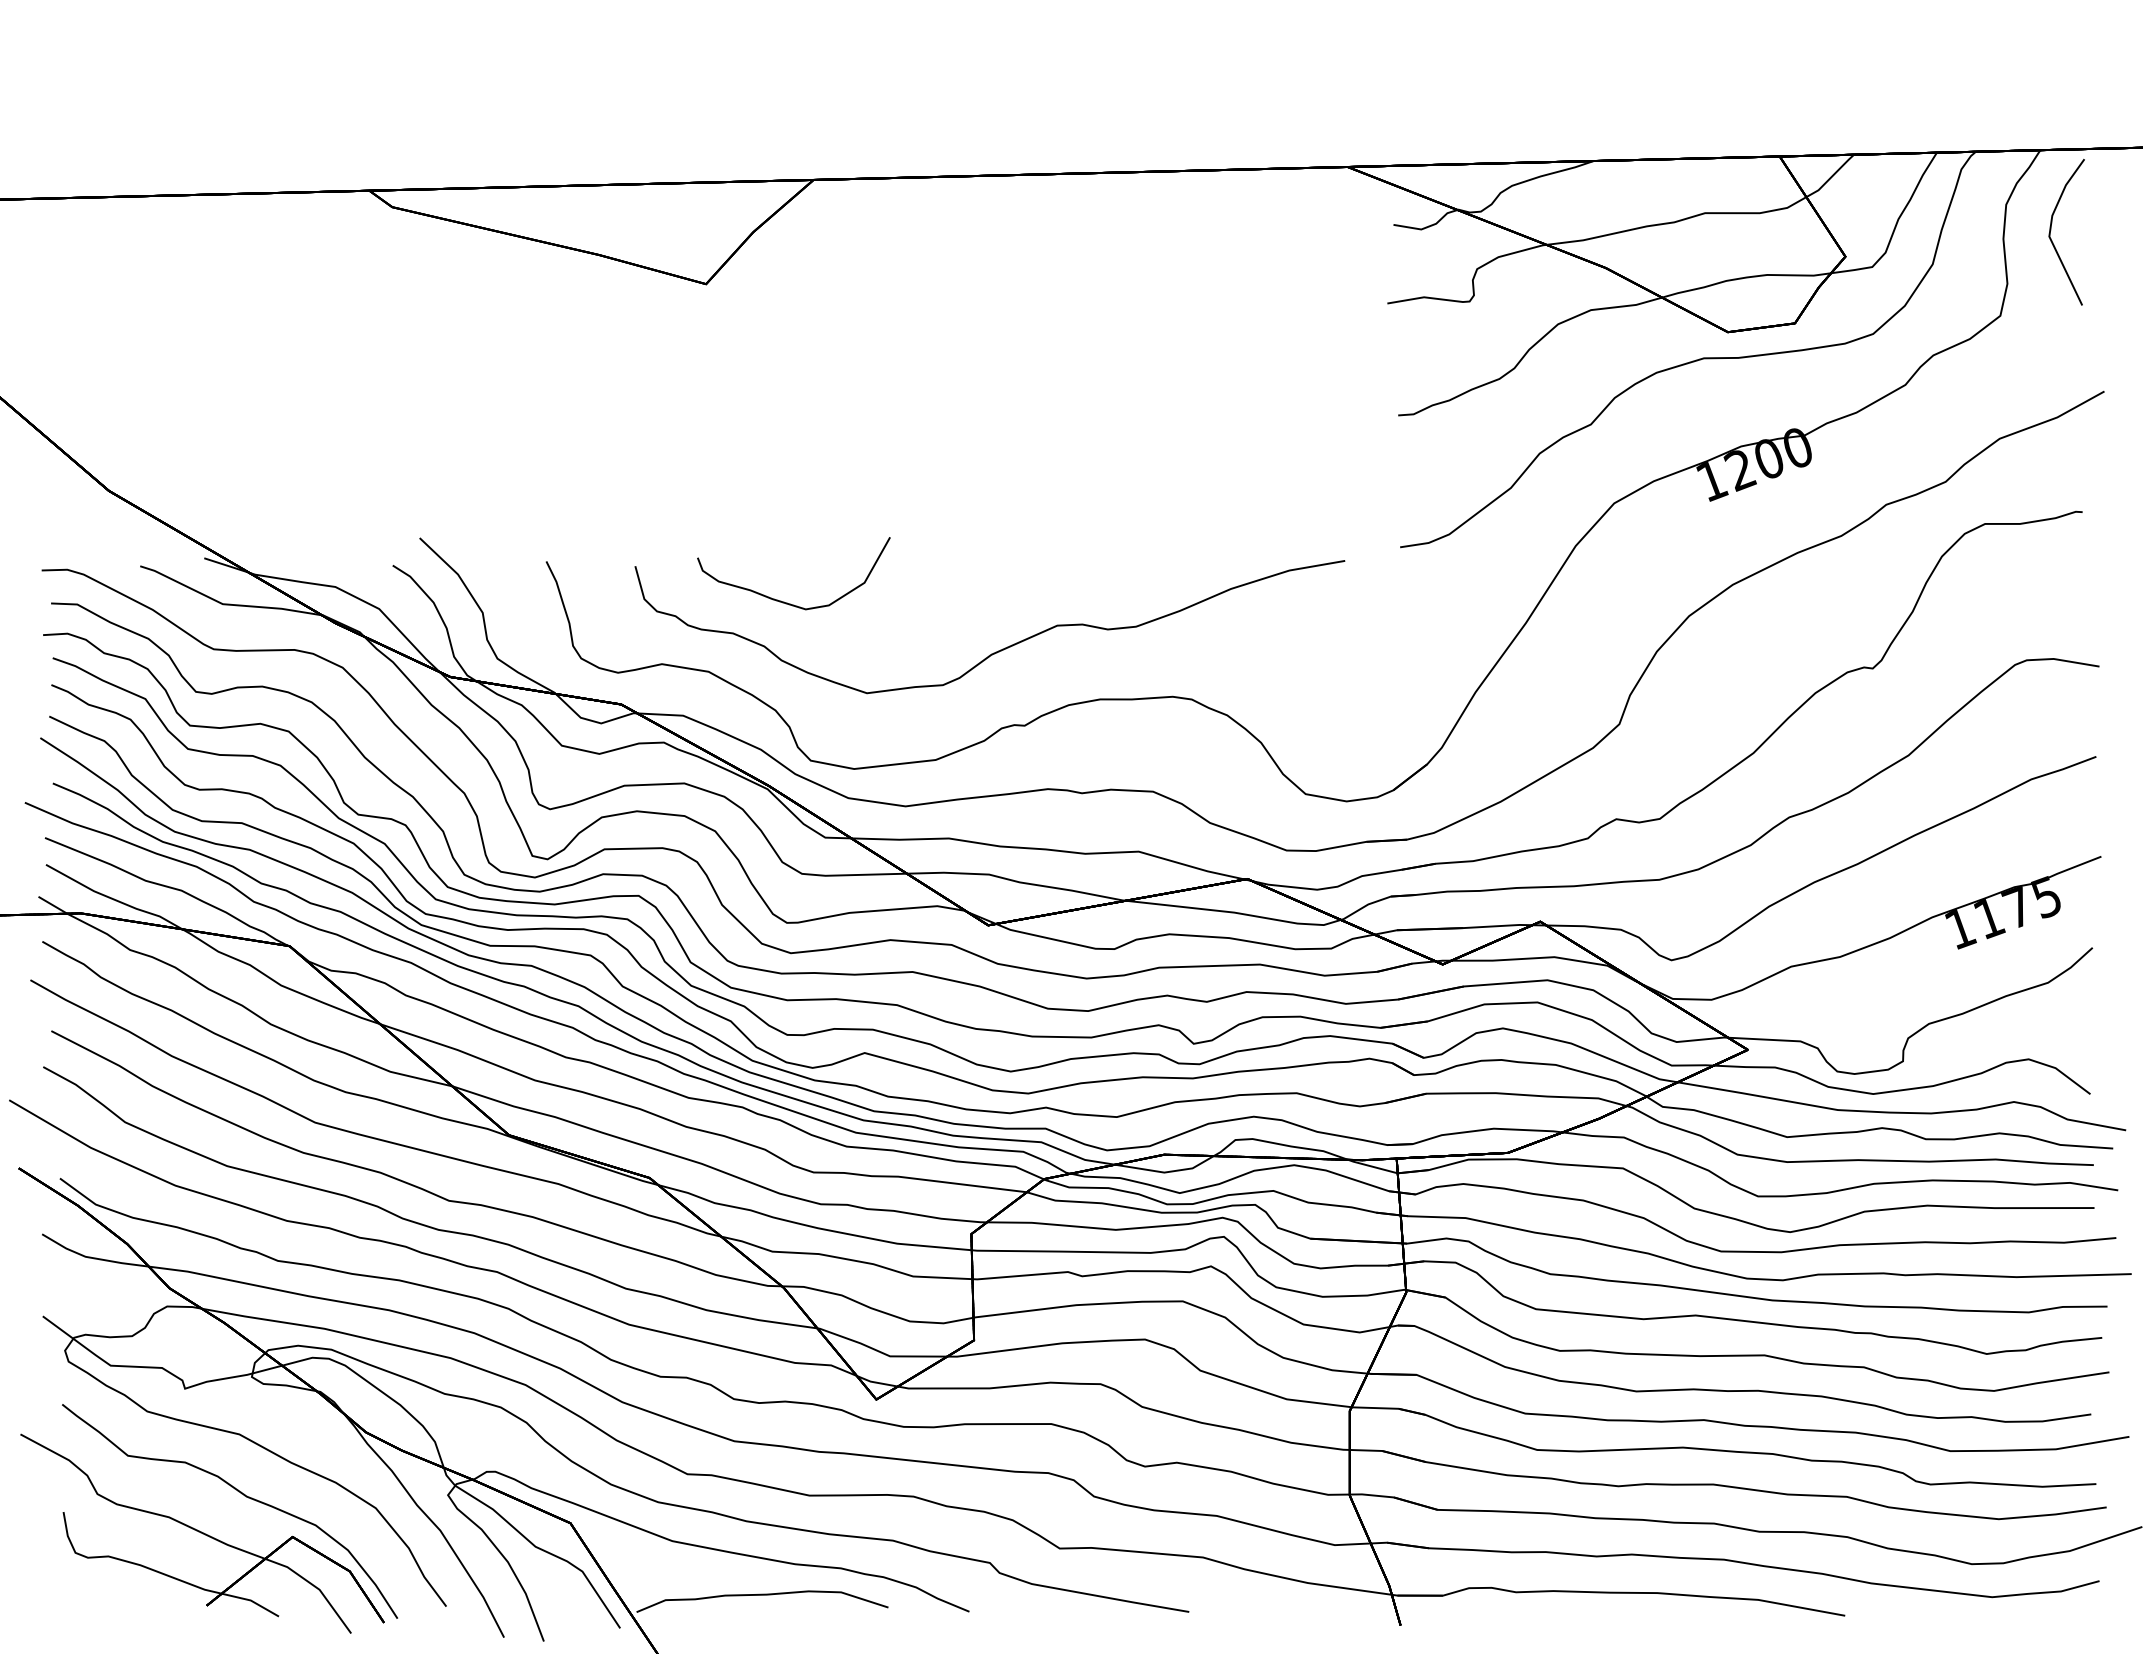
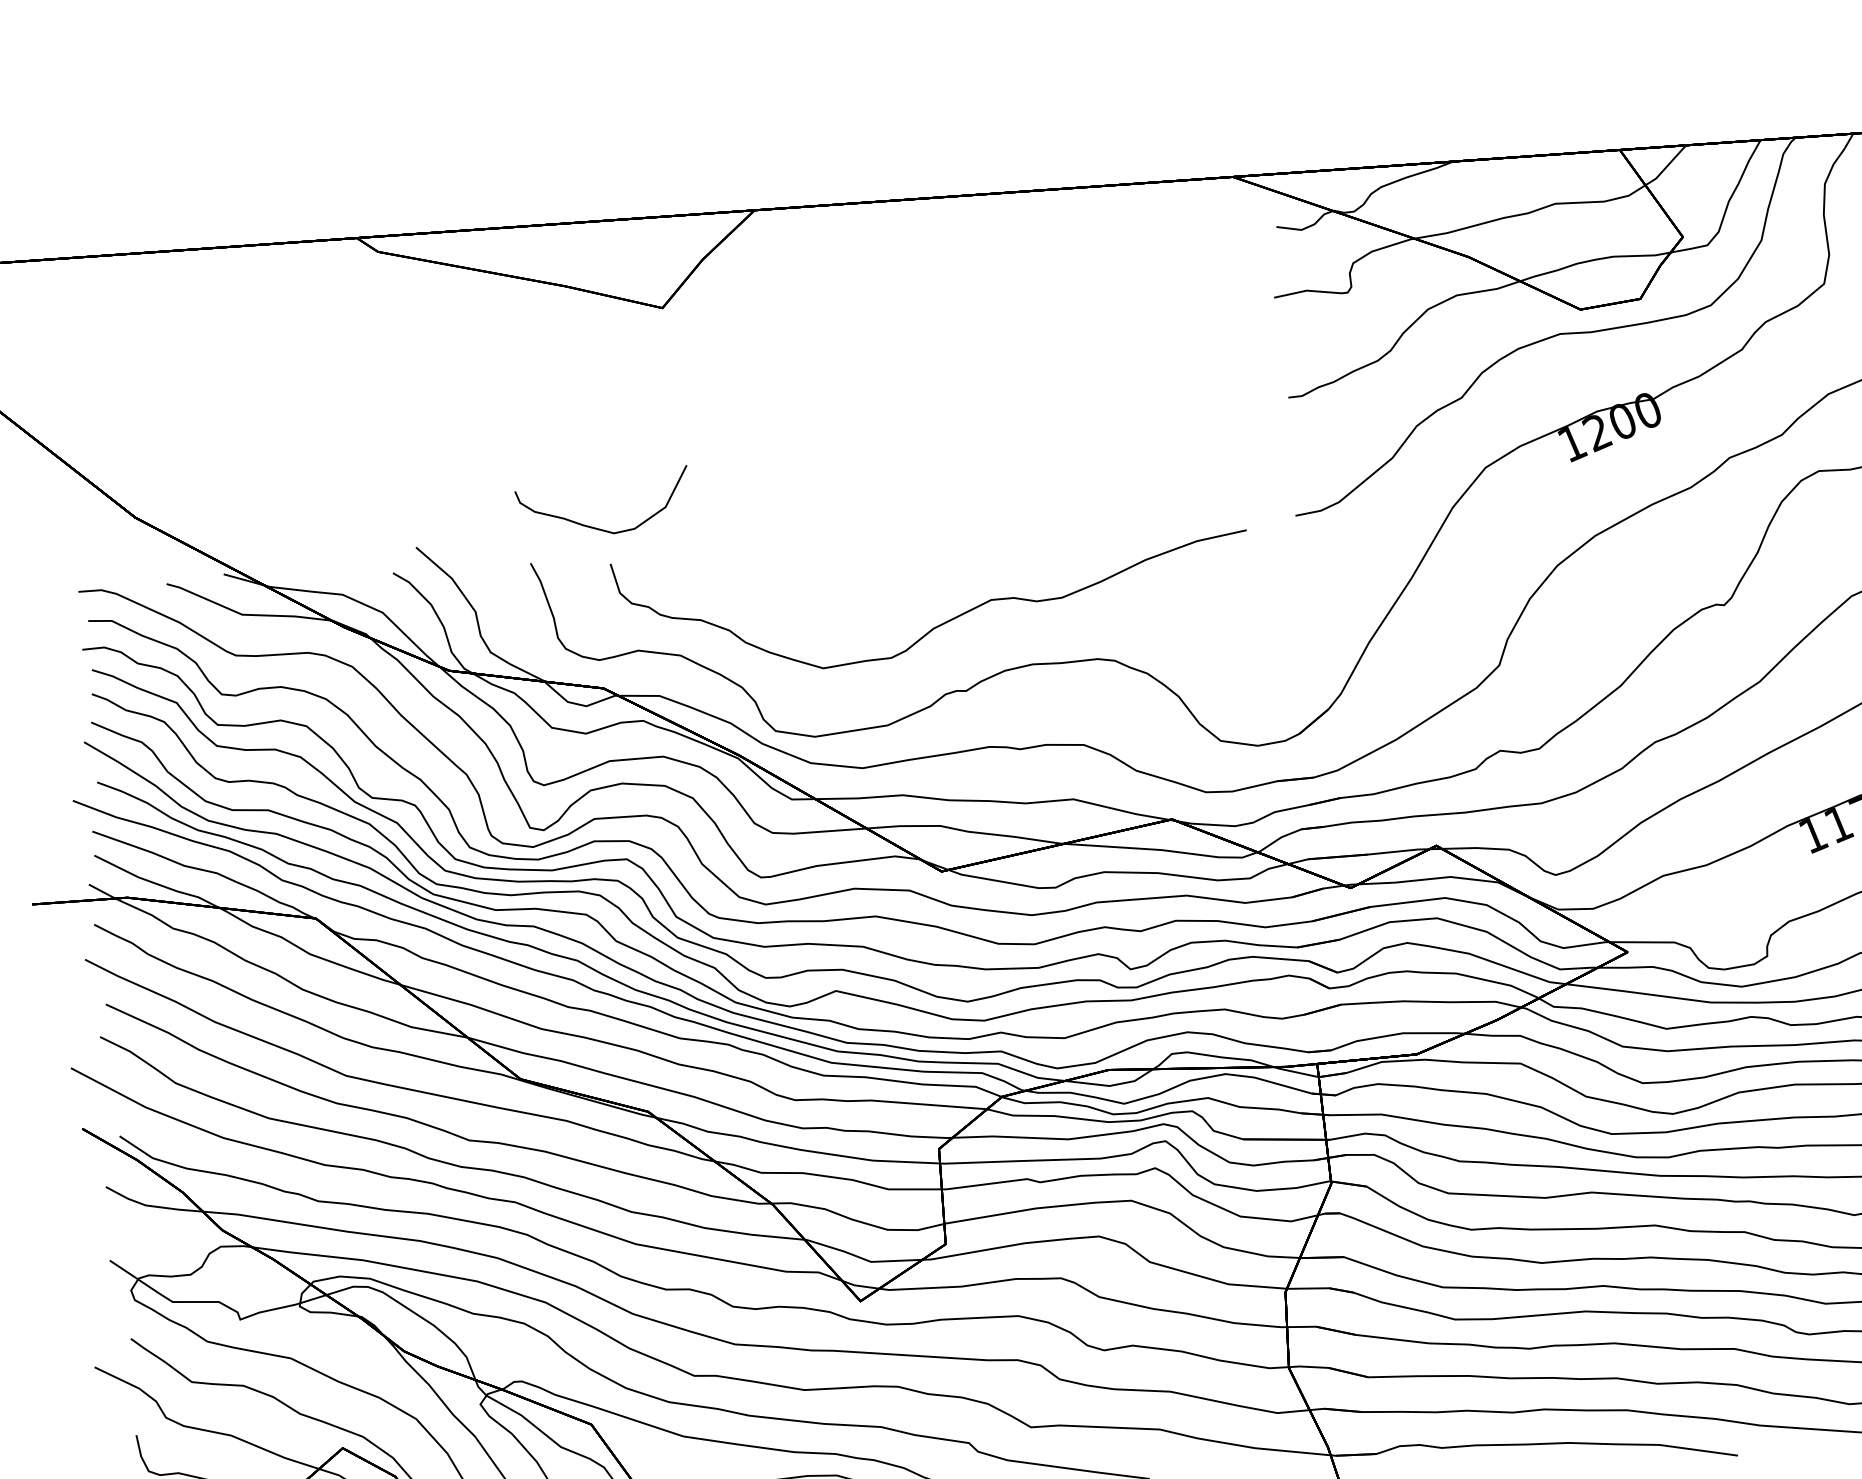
part: (784, 601) -> (594, 527), moved

